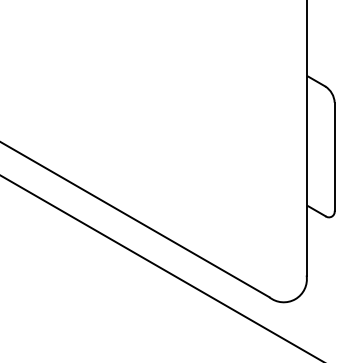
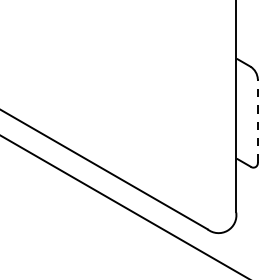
line: (334, 156) -> (257, 120), solid -> dashed

